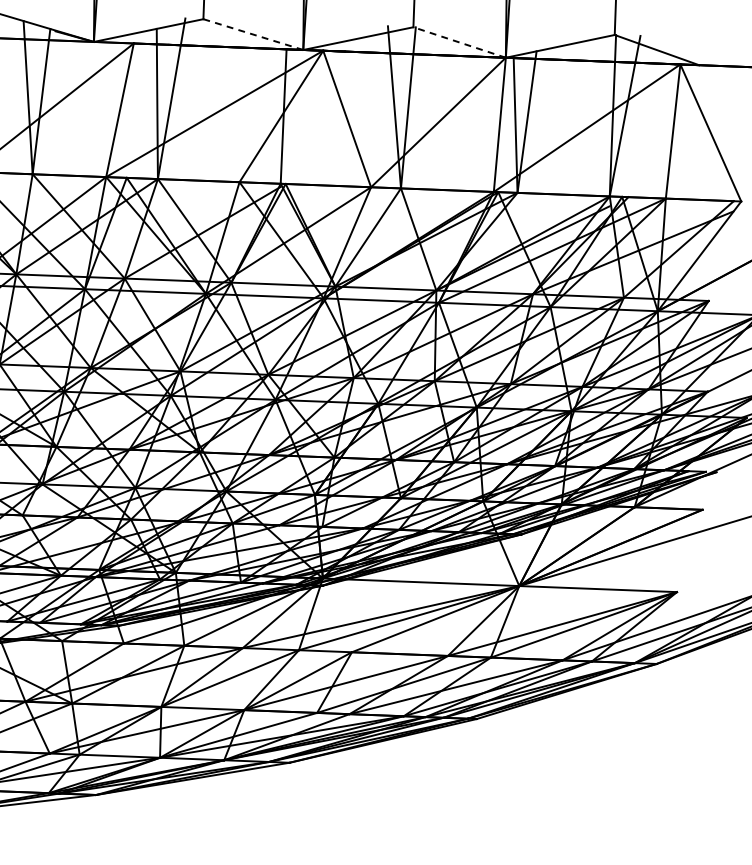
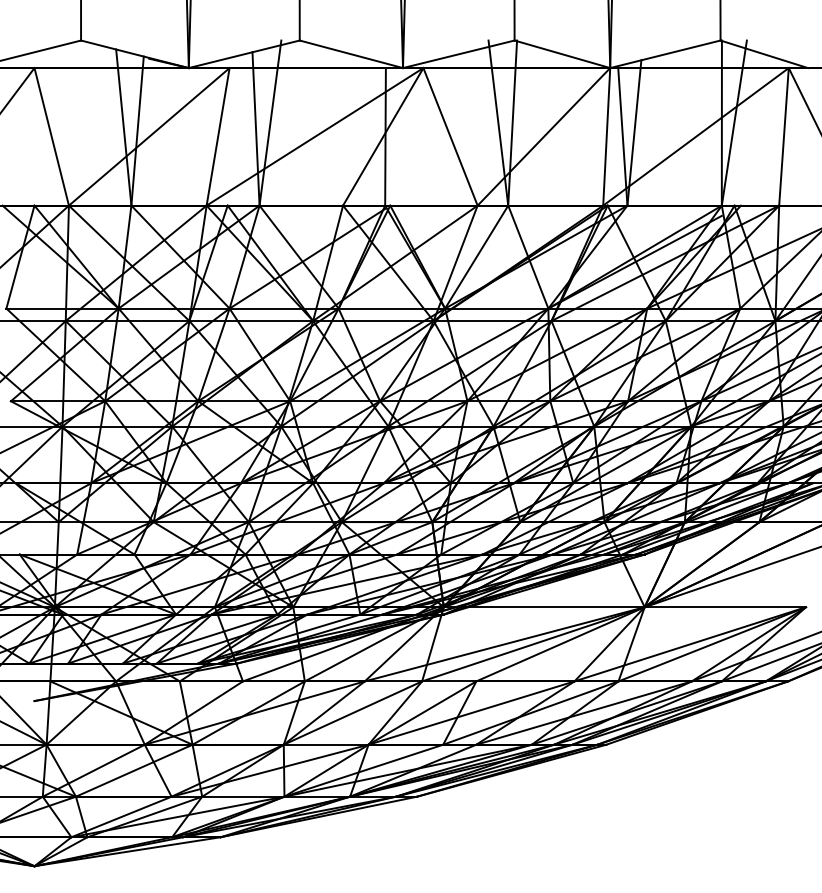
line: (252, 34) -> (350, 54), dashed -> solid
line: (459, 42) -> (562, 54), dashed -> solid

